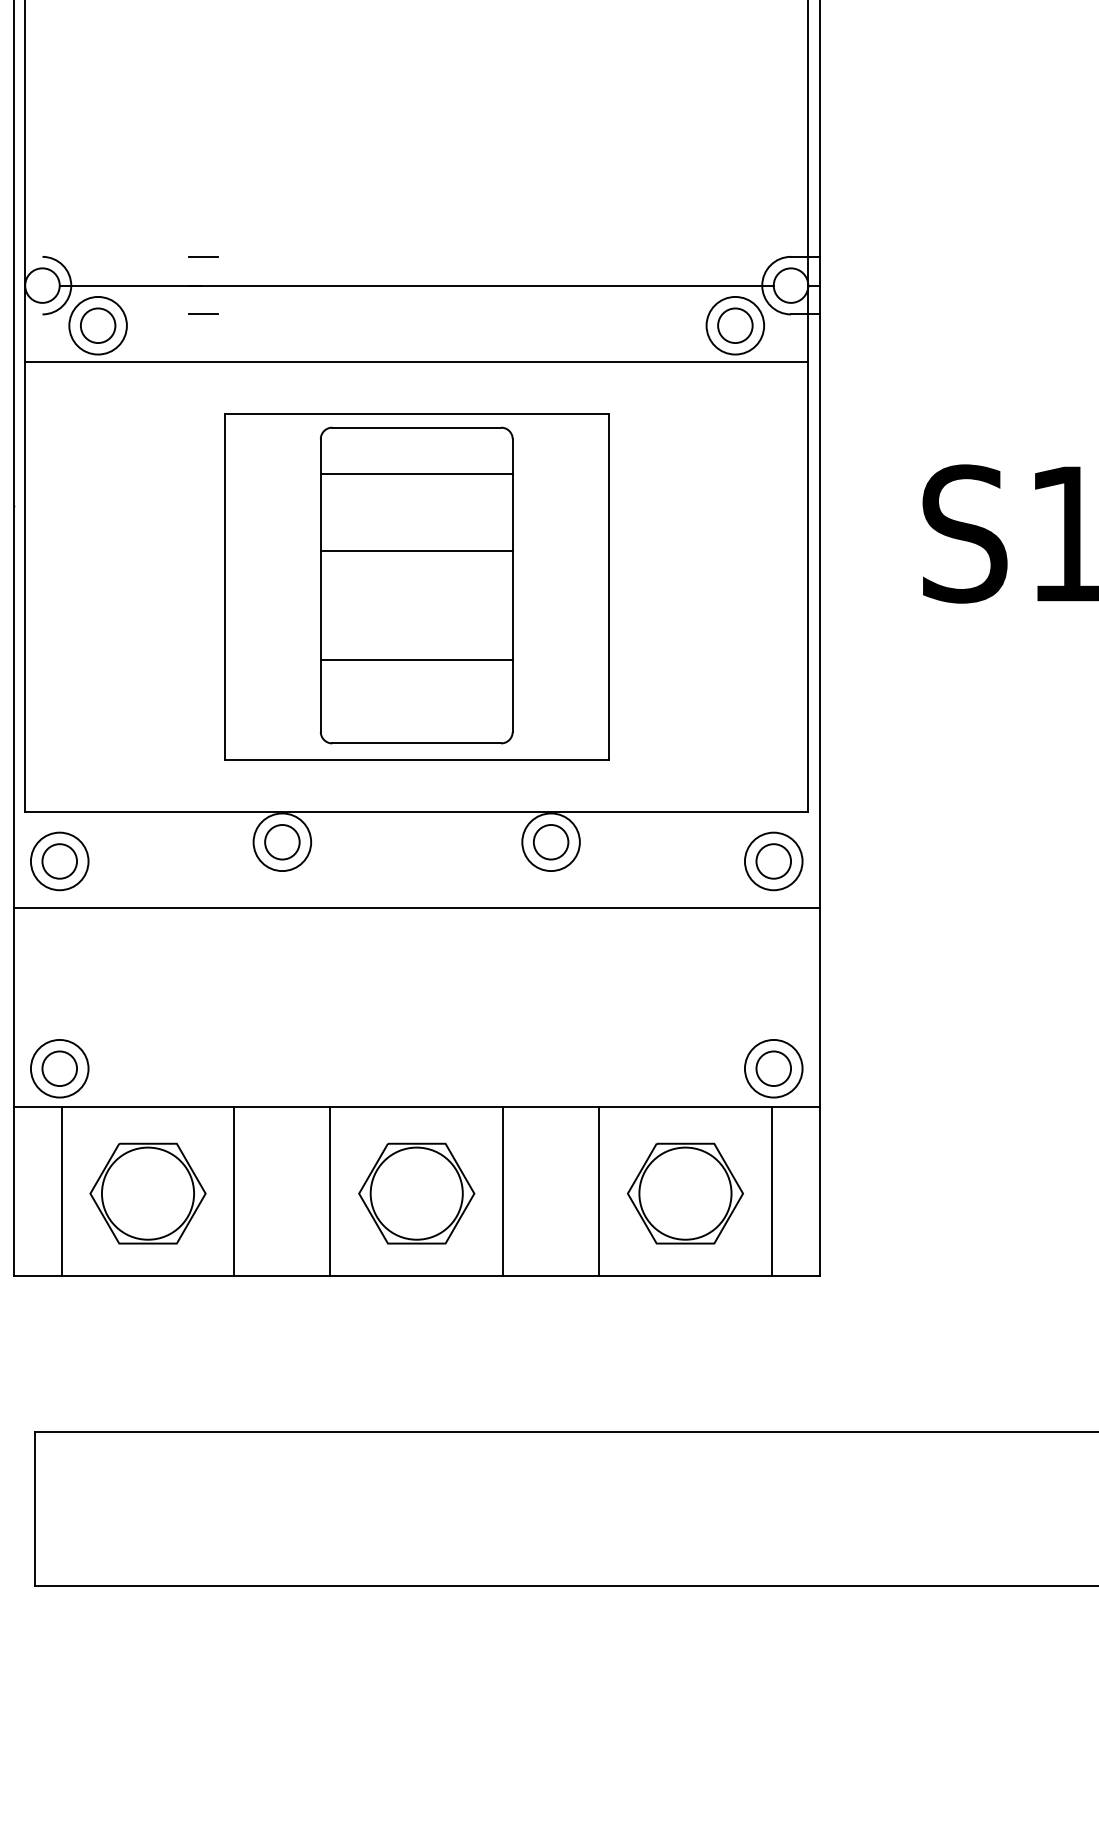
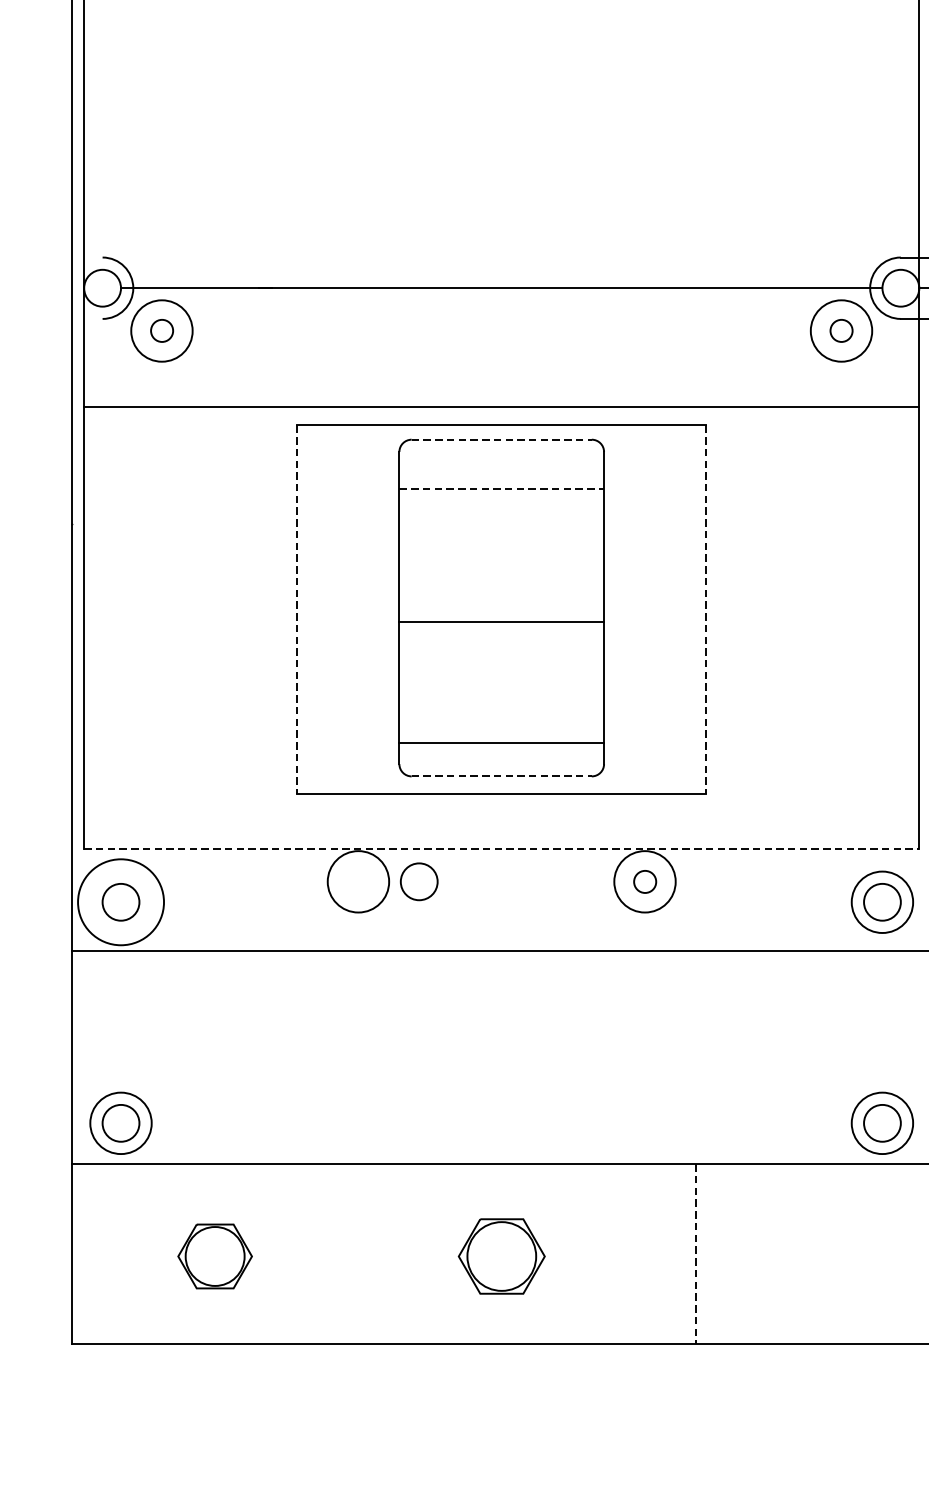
line: (203, 256) -> (274, 257), removed
line: (203, 314) -> (274, 319), removed
circle: (98, 325) -> (162, 330), size x0.6
circle: (735, 325) -> (841, 330), size x0.6
line: (416, 362) -> (501, 407), moved
line: (417, 427) -> (502, 439), solid -> dashed
line: (416, 473) -> (501, 488), solid -> dashed
line: (416, 550) -> (501, 621), moved
line: (224, 586) -> (296, 609), solid -> dashed
line: (608, 586) -> (706, 609), solid -> dashed
line: (416, 659) -> (501, 742), moved
line: (417, 743) -> (502, 776), solid -> dashed
line: (416, 811) -> (501, 849), solid -> dashed
circle: (282, 842) -> (419, 882), moved
circle: (551, 842) -> (645, 882), size x0.6
circle: (59, 861) -> (120, 902), size x1.4
line: (61, 1191) -> (122, 1254), removed
line: (234, 1191) -> (307, 1254), removed
line: (330, 1191) -> (409, 1254), removed
line: (503, 1191) -> (594, 1254), removed
line: (771, 1191) -> (880, 1254), removed
line: (599, 1192) -> (696, 1255), solid -> dashed
part: (147, 1193) -> (214, 1256), size x0.6
part: (416, 1193) -> (501, 1256), size x0.7
part: (685, 1193) -> (788, 1256), removed

